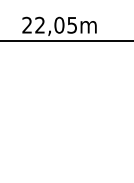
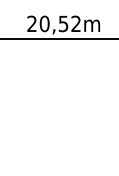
text: (55, 24) -> (59, 23), 22,05m -> 20,52m

